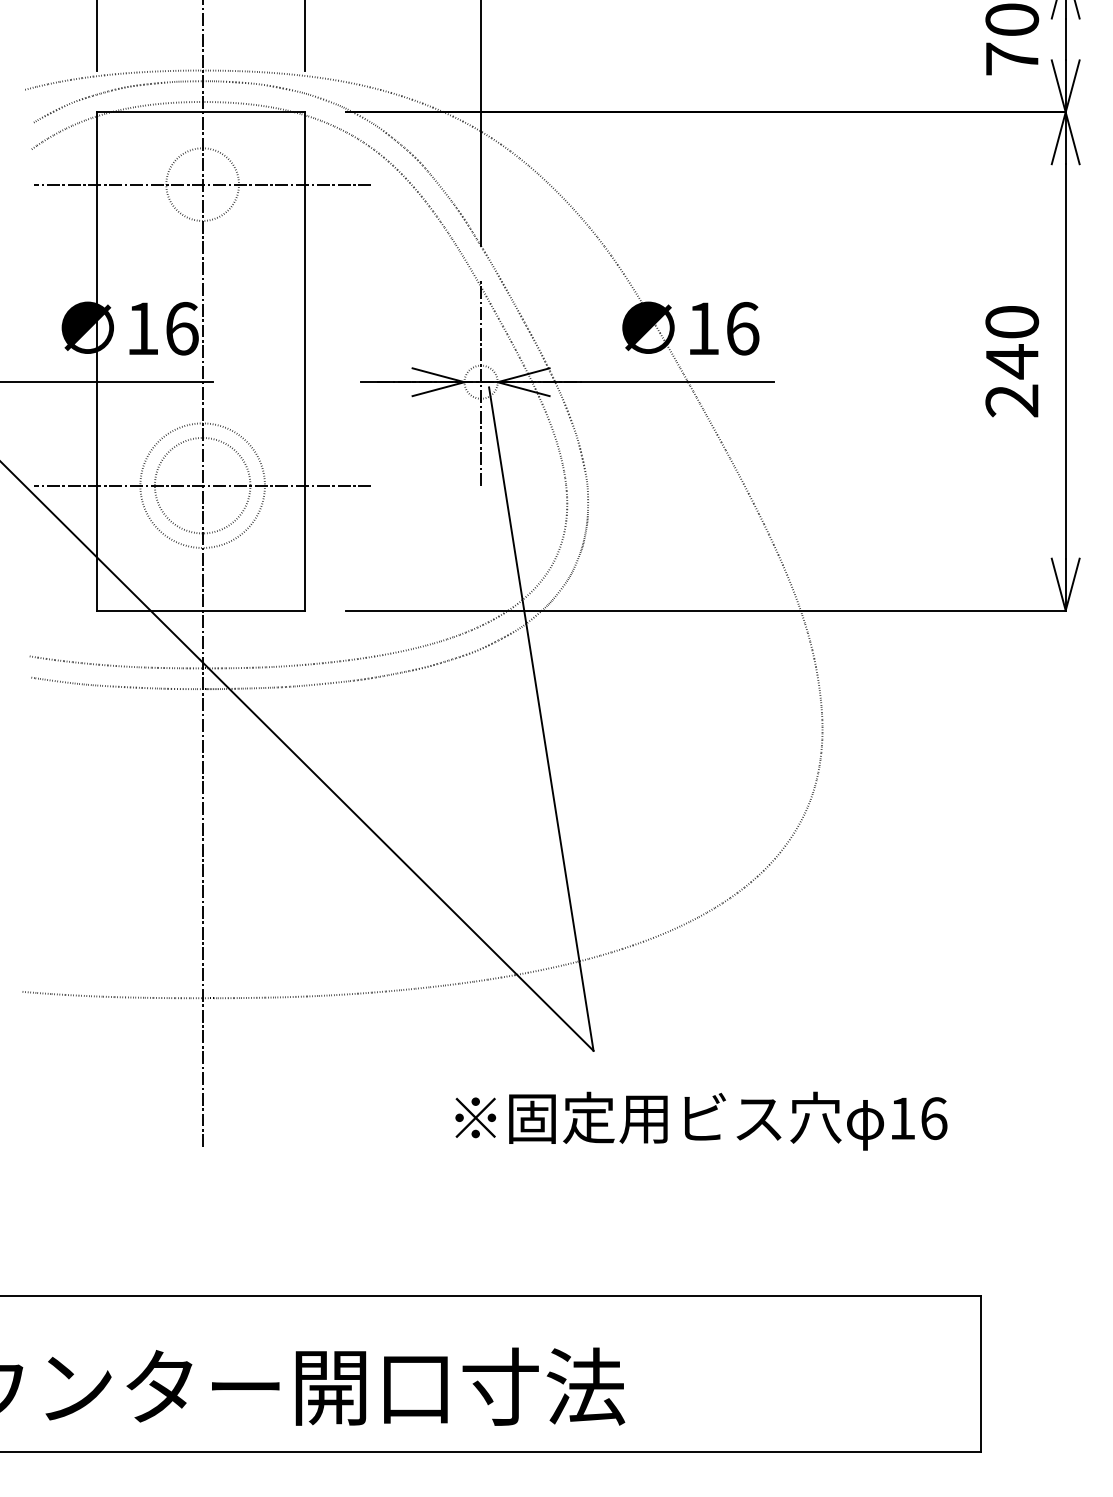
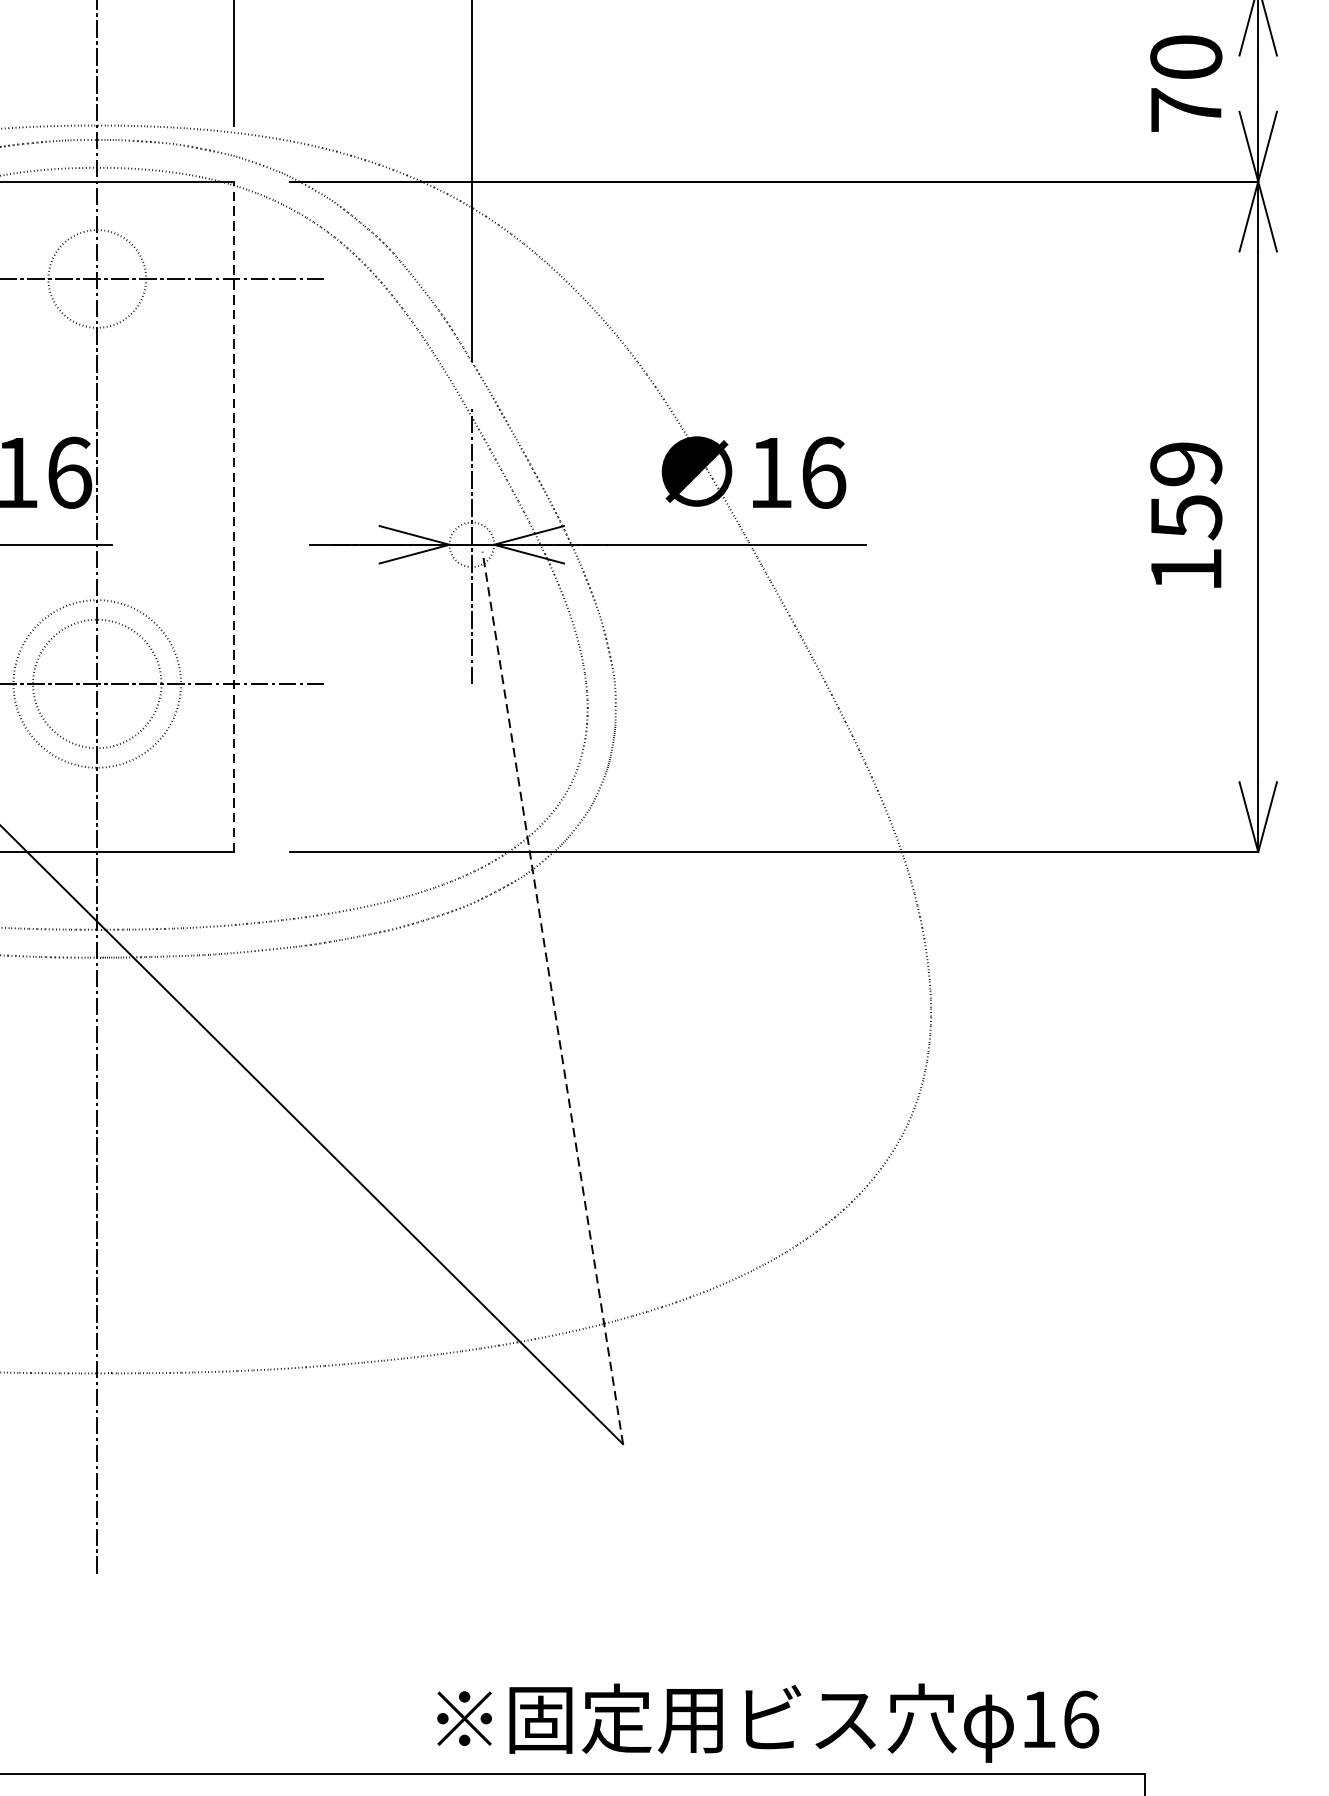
line: (304, 360) -> (234, 515), solid -> dashed
text: (1012, 361) -> (1186, 516), 240 -> 159
line: (541, 719) -> (553, 998), solid -> dashed
text: (701, 1120) -> (768, 1722), moved

